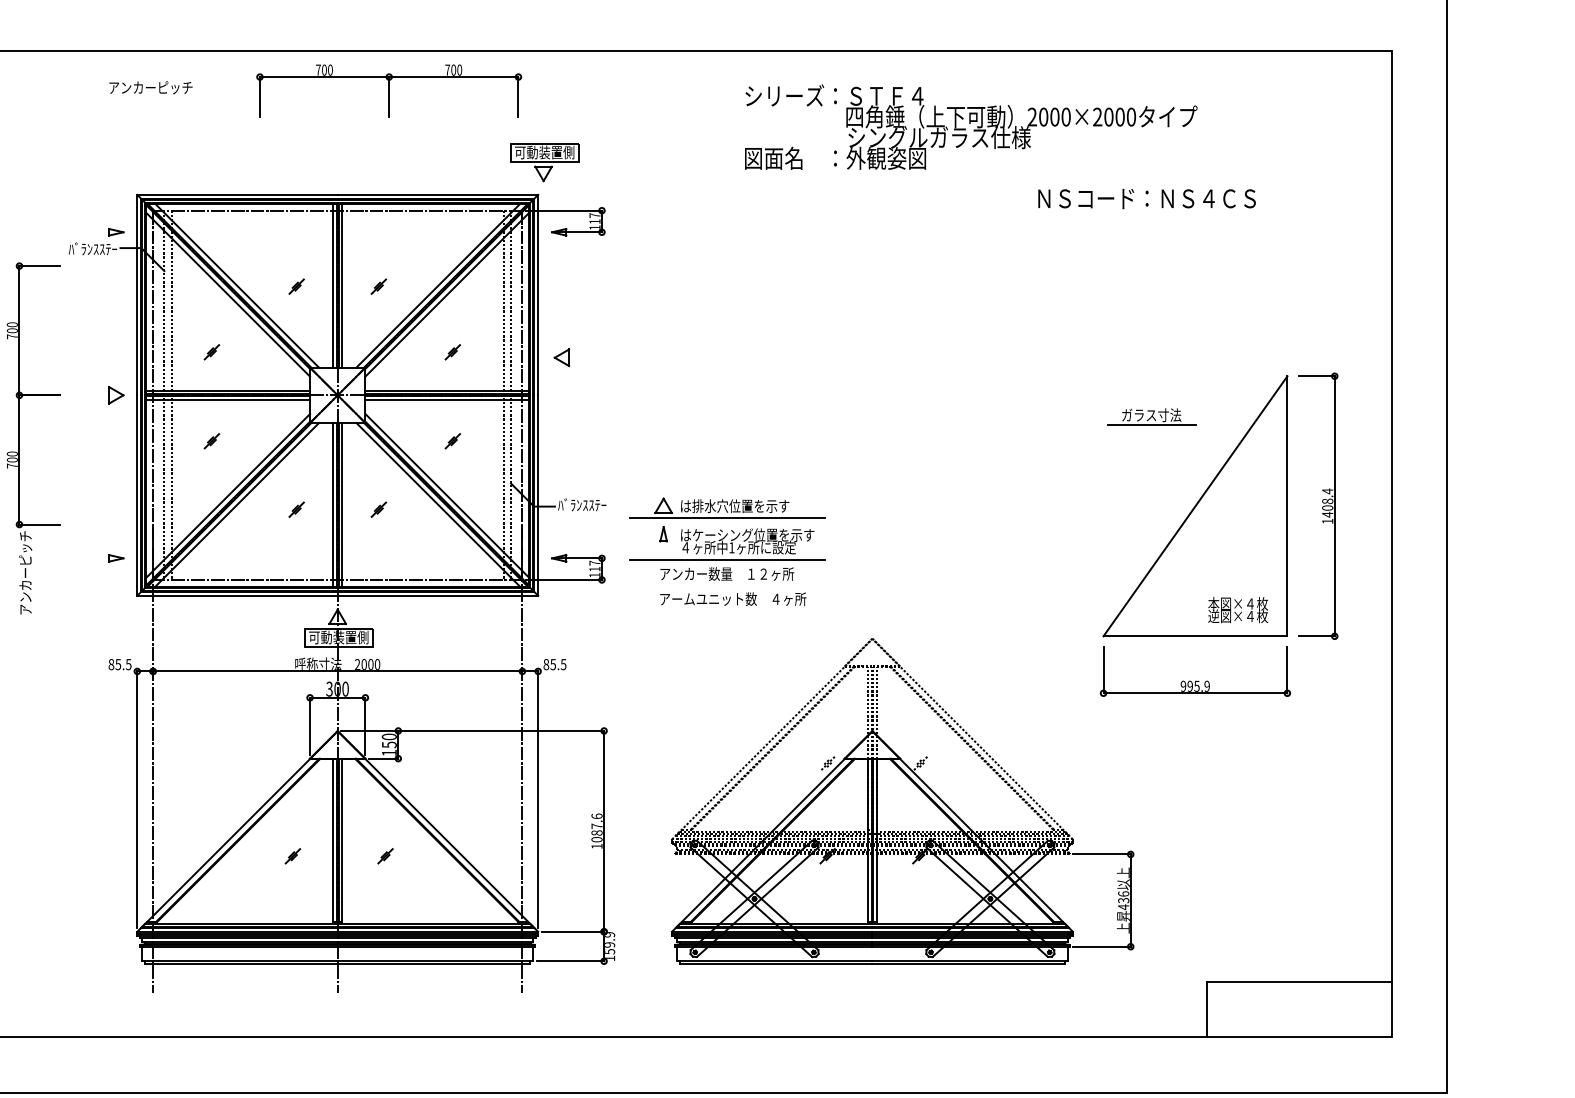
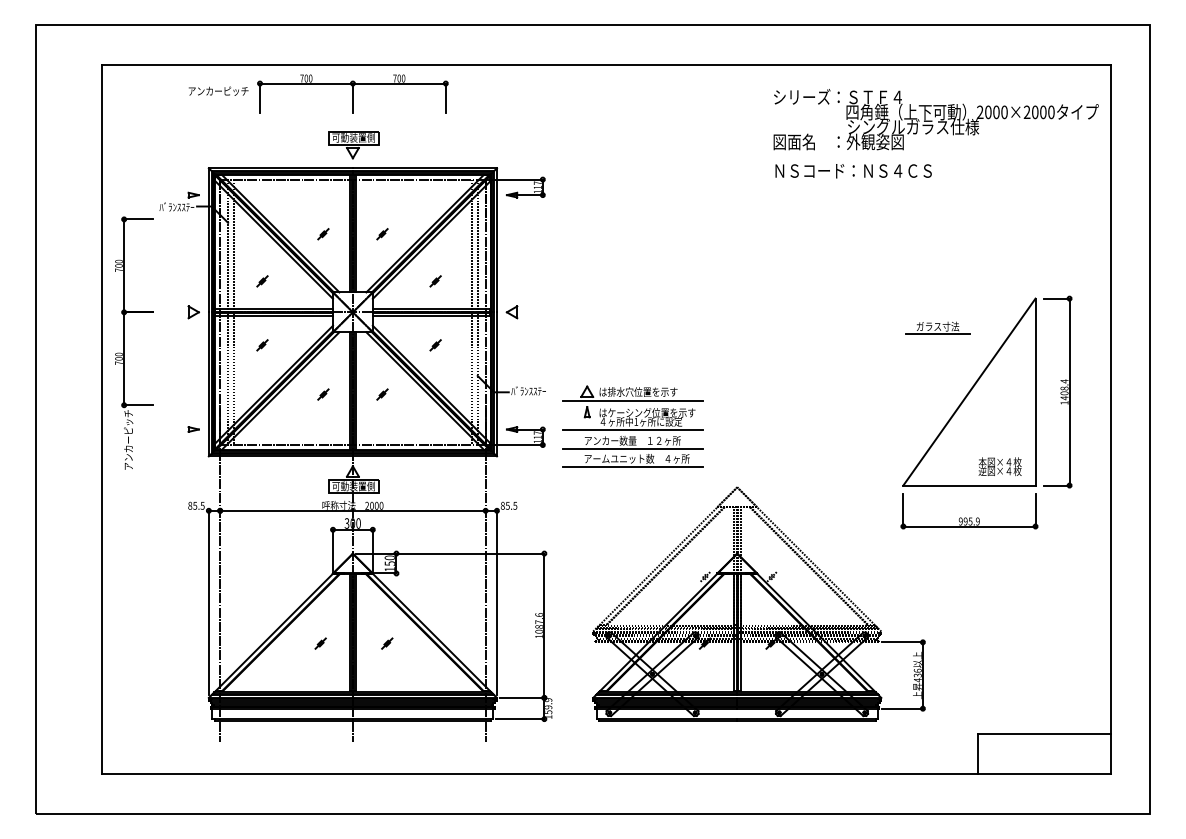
part: (388, 90) -> (352, 93), moved
text: (970, 127) -> (935, 119), moved
part: (544, 163) -> (353, 145), moved
text: (1146, 199) -> (853, 171), moved
part: (561, 358) -> (511, 312), moved
line: (728, 584) -> (633, 448), added
line: (728, 609) -> (633, 466), added

